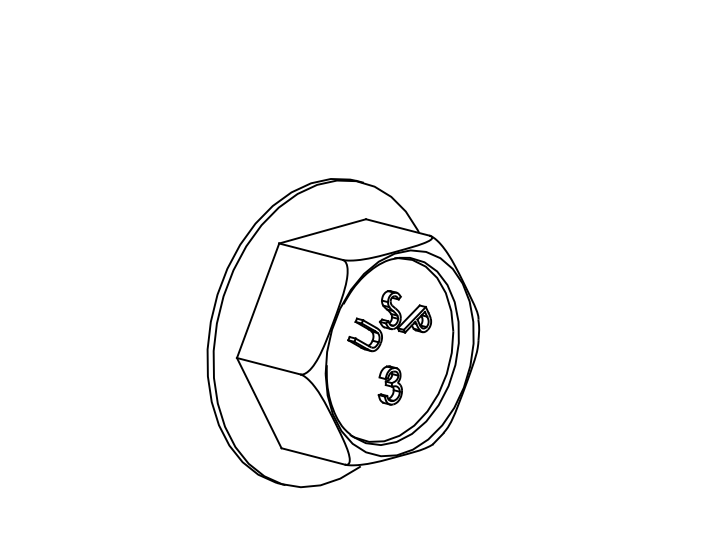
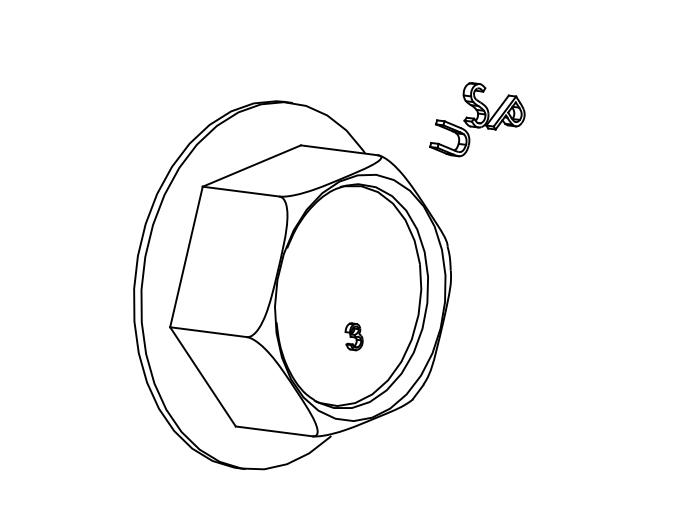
part: (389, 321) -> (475, 118), moved
part: (389, 385) -> (353, 336), size x0.6

